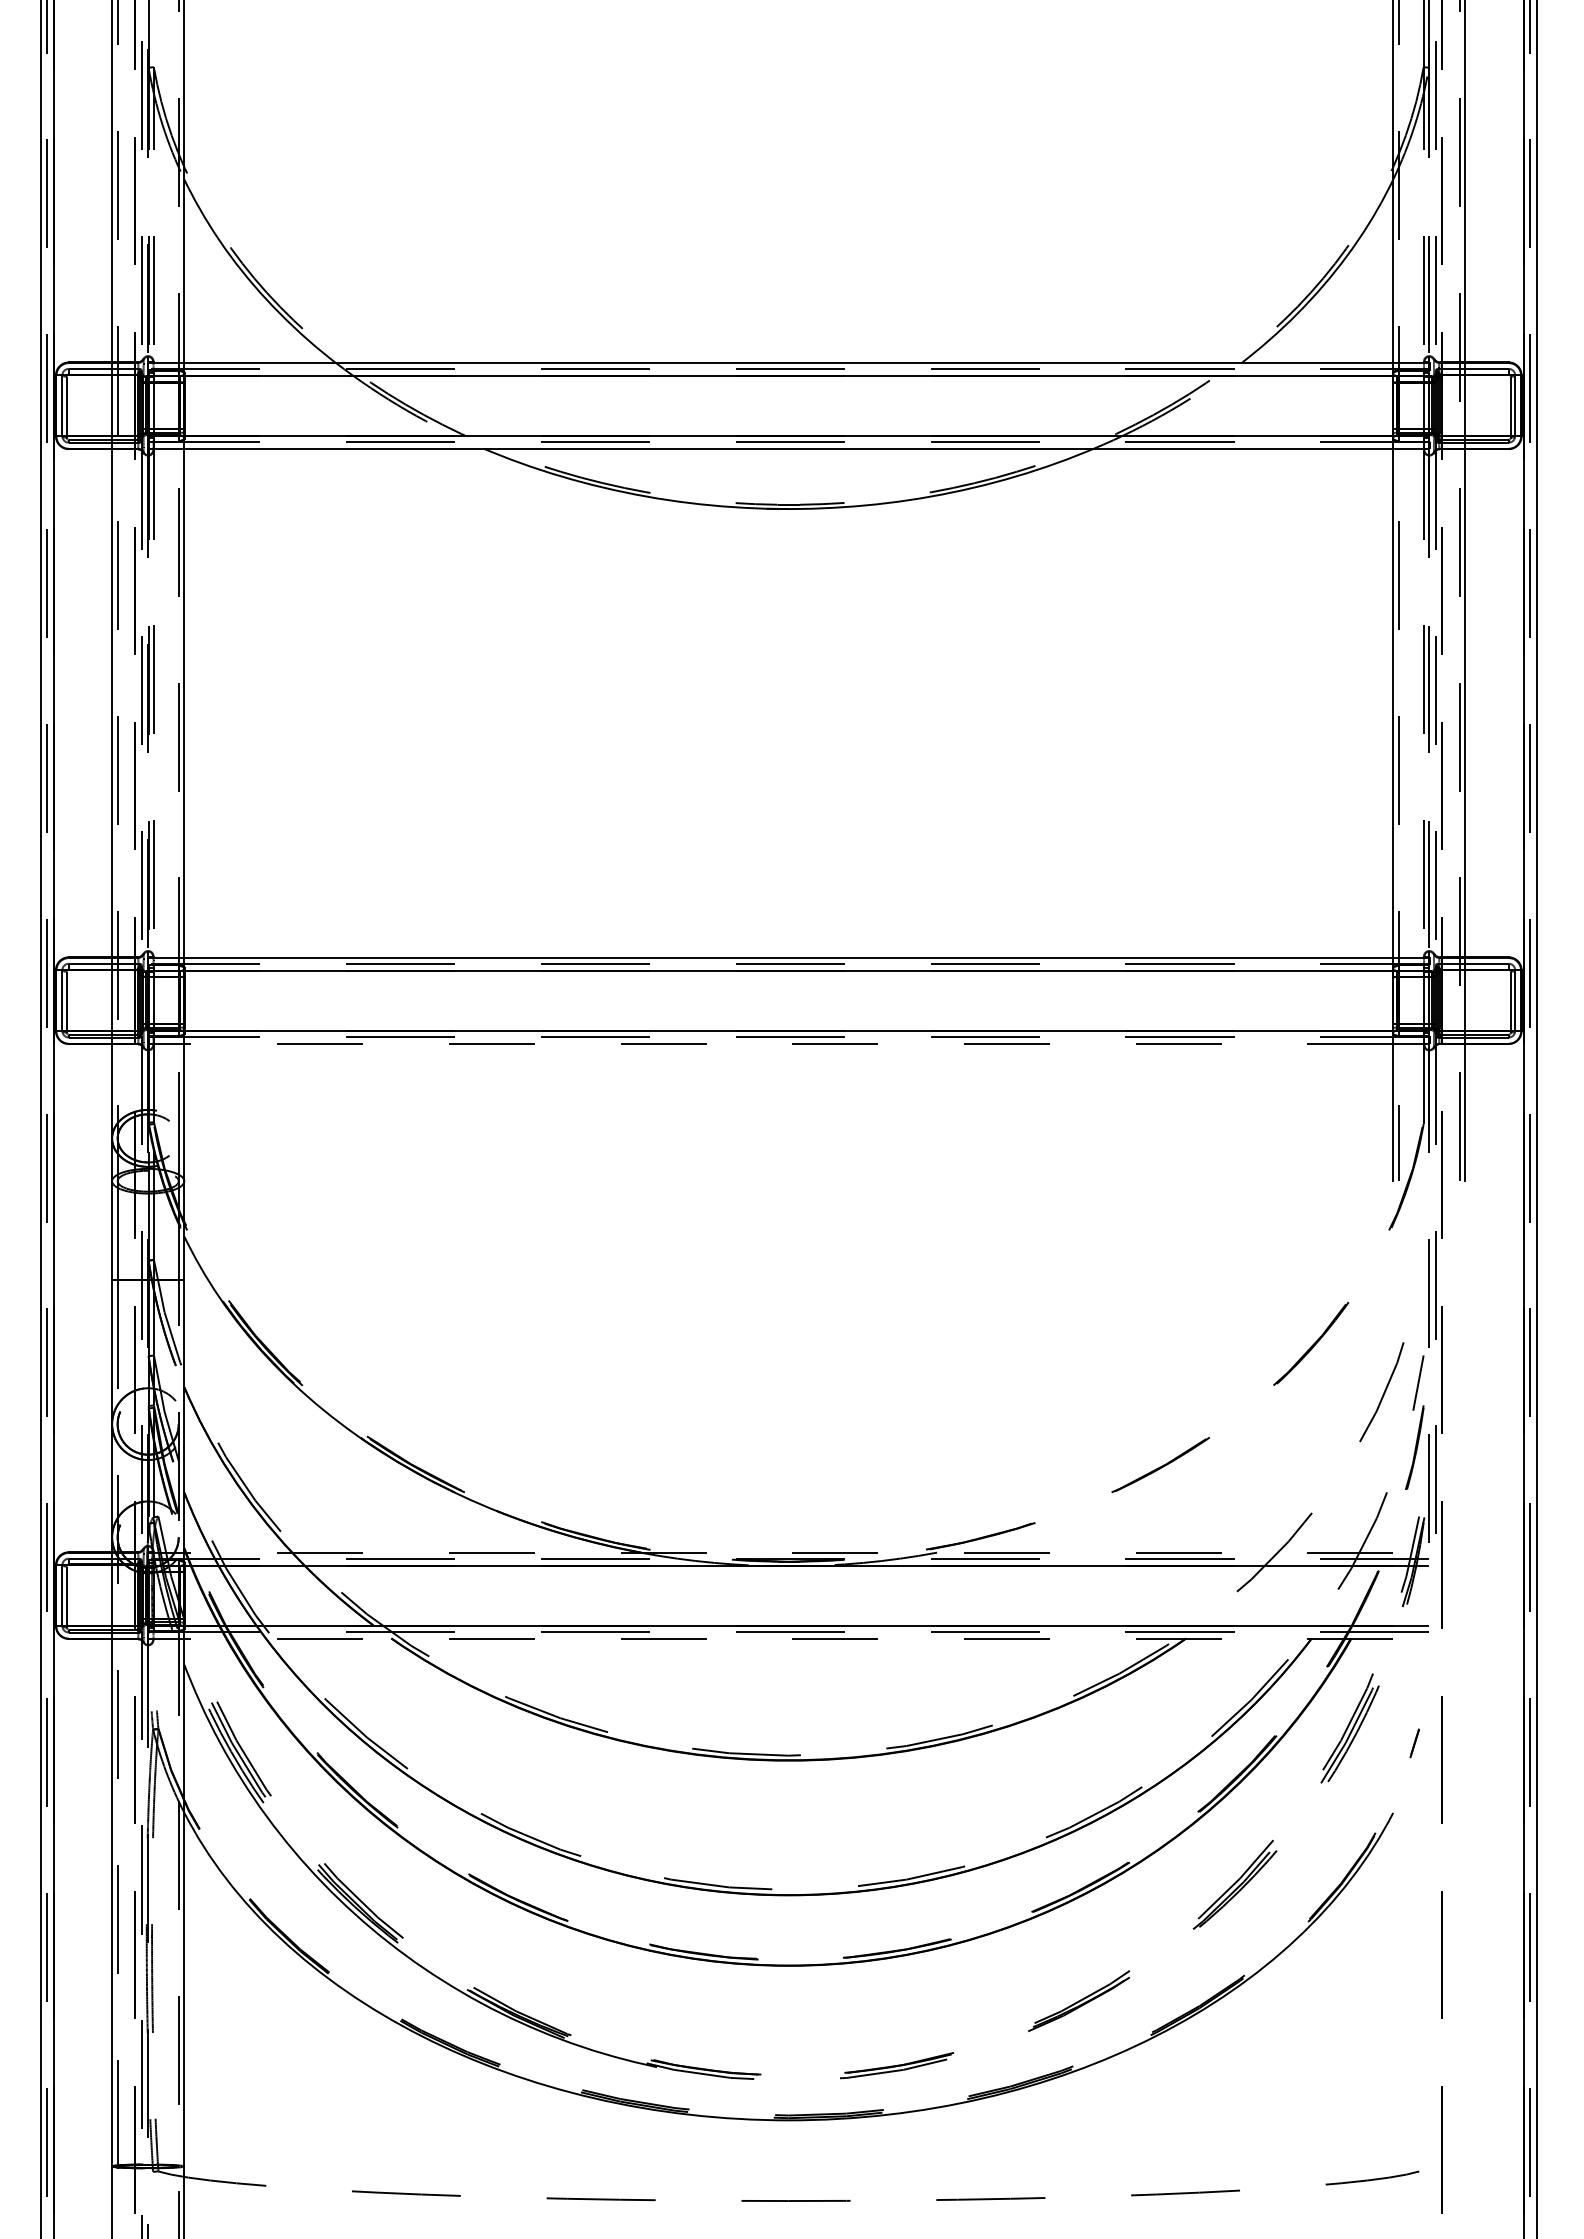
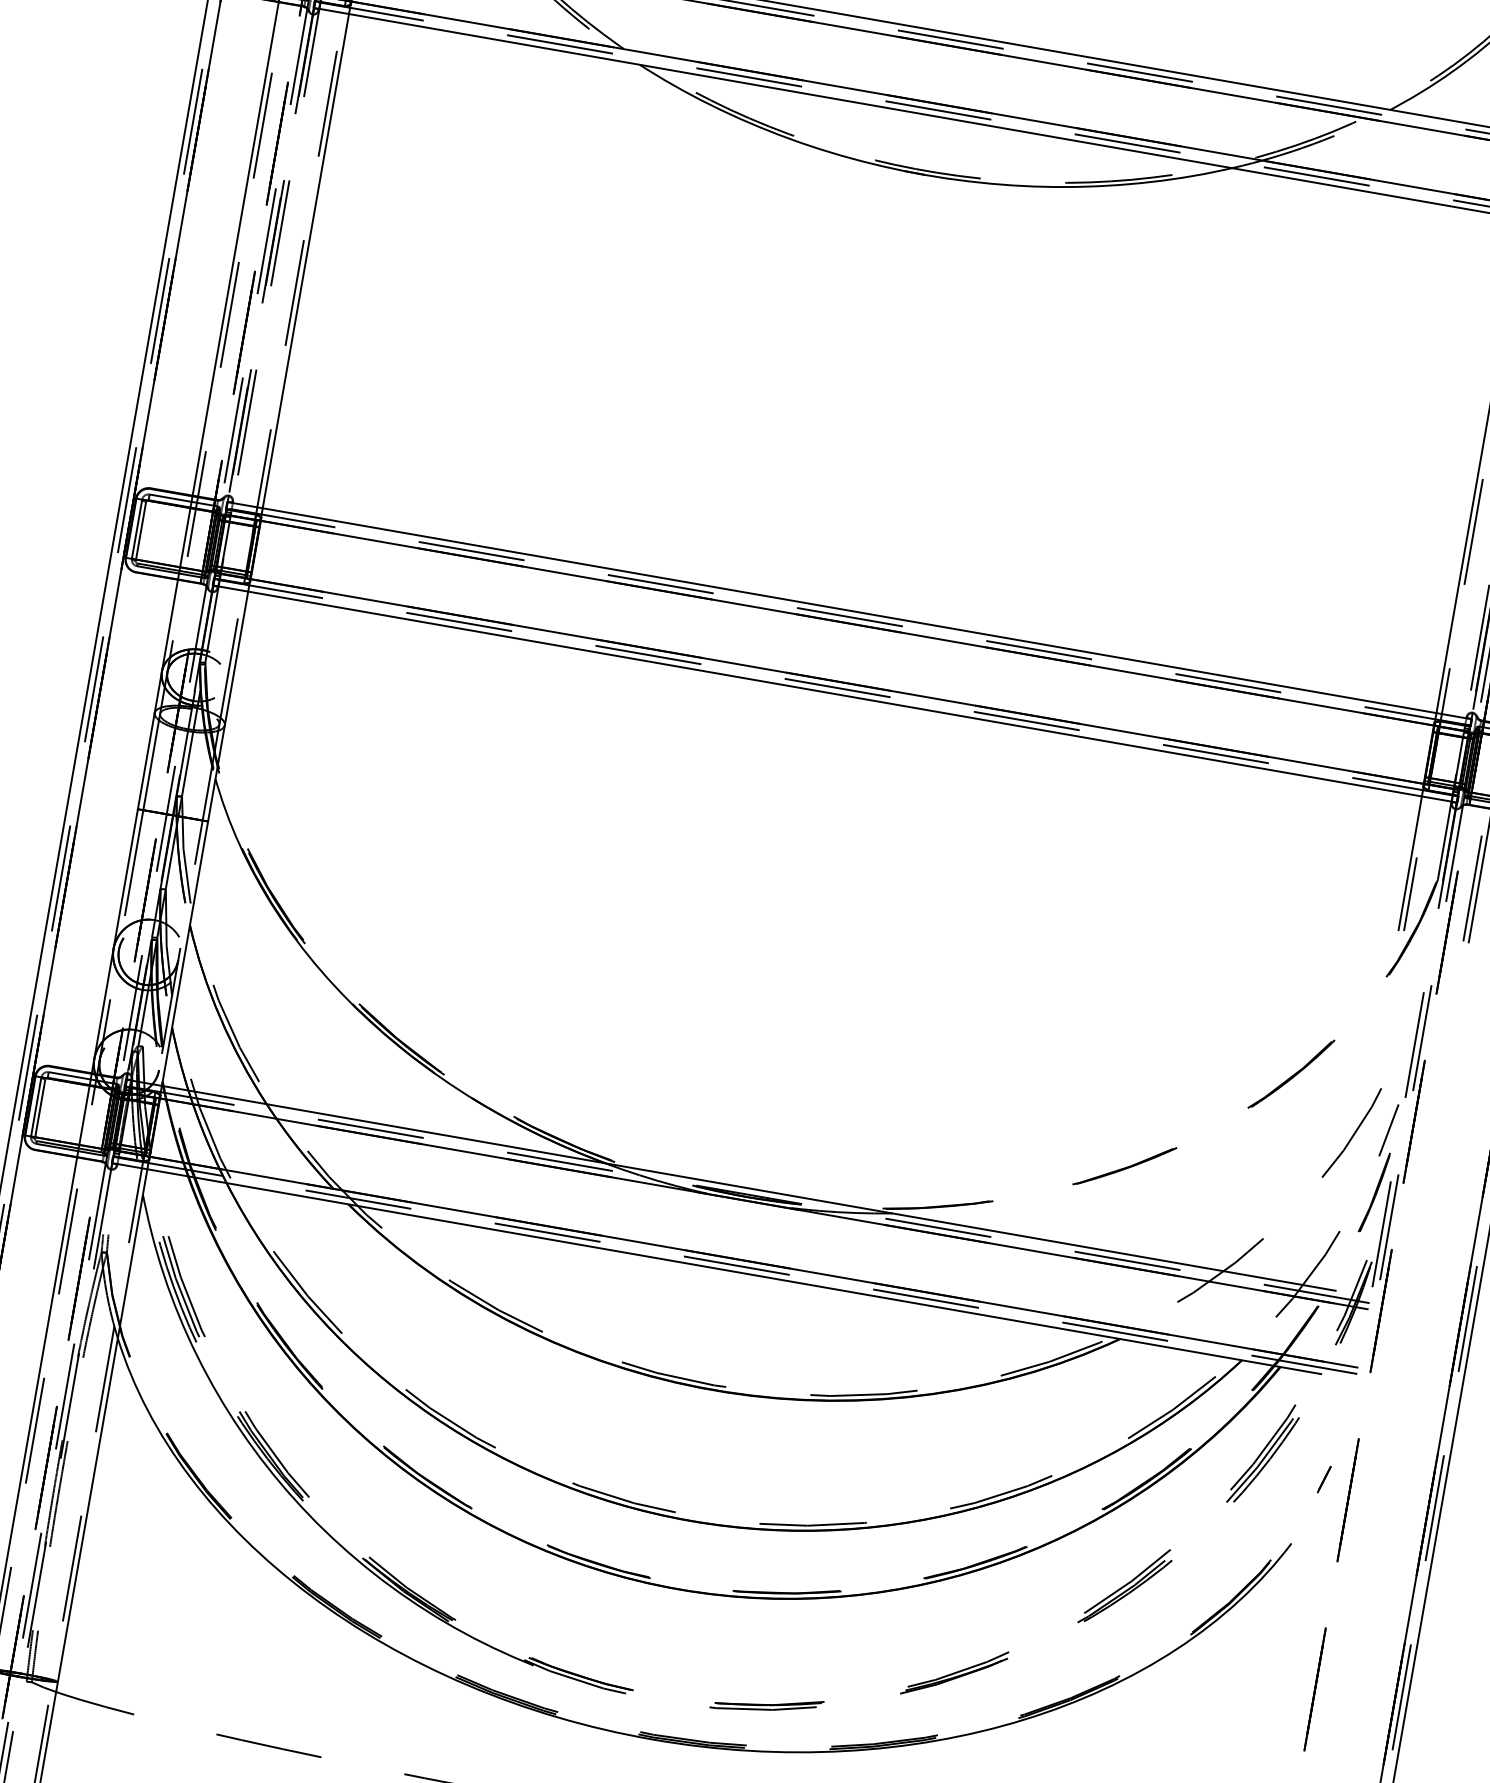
line: (788, 1043) -> (834, 693), dashed -> solid
line: (788, 1552) -> (748, 1188), dashed -> solid
line: (788, 1638) -> (733, 1271), dashed -> solid

